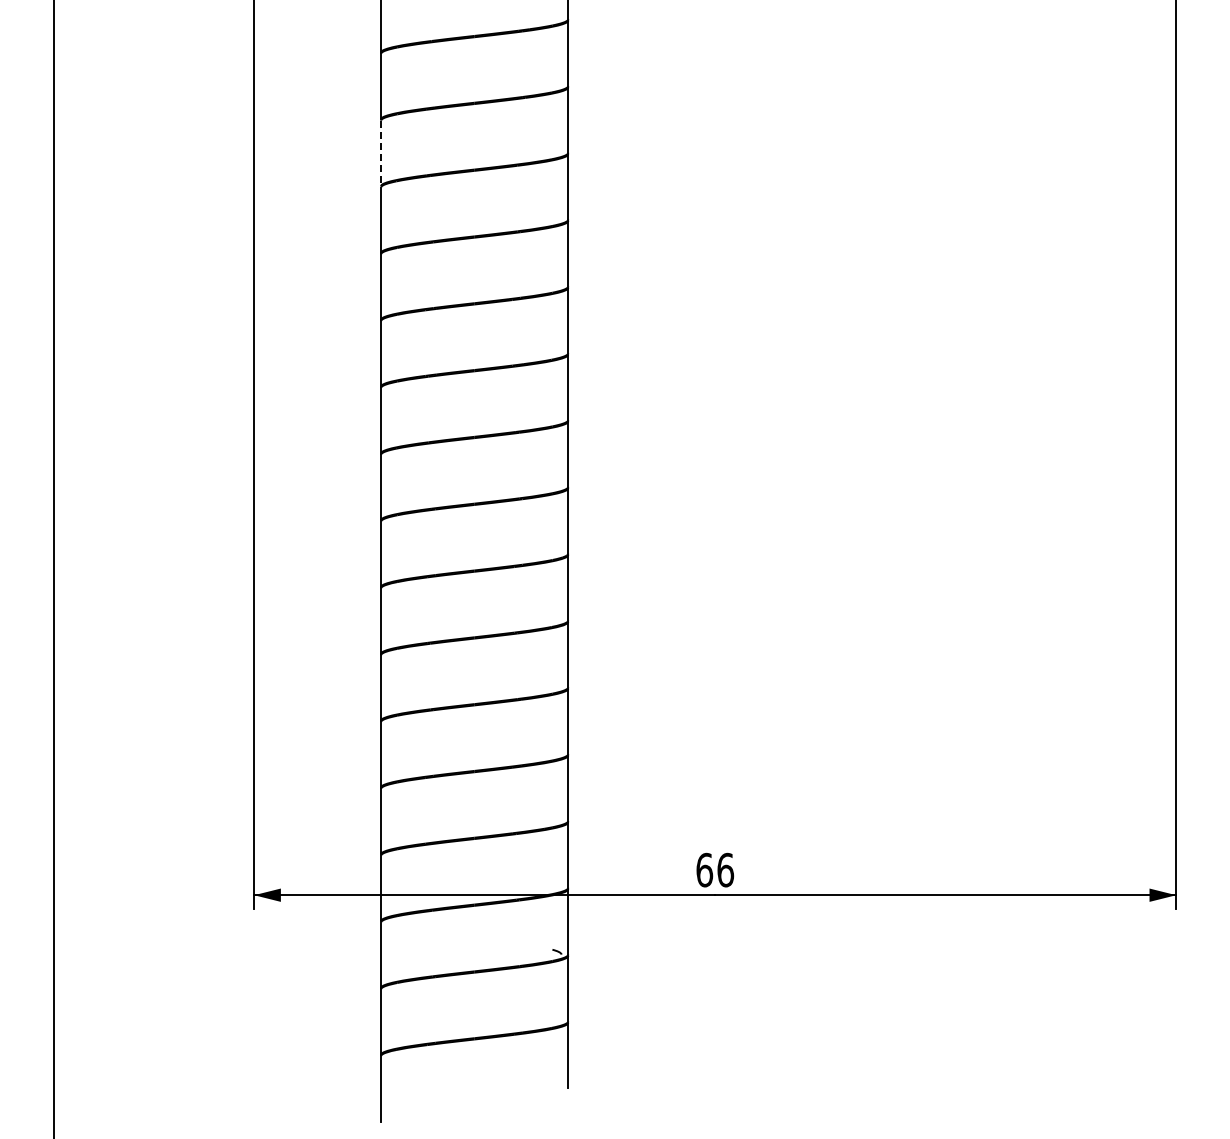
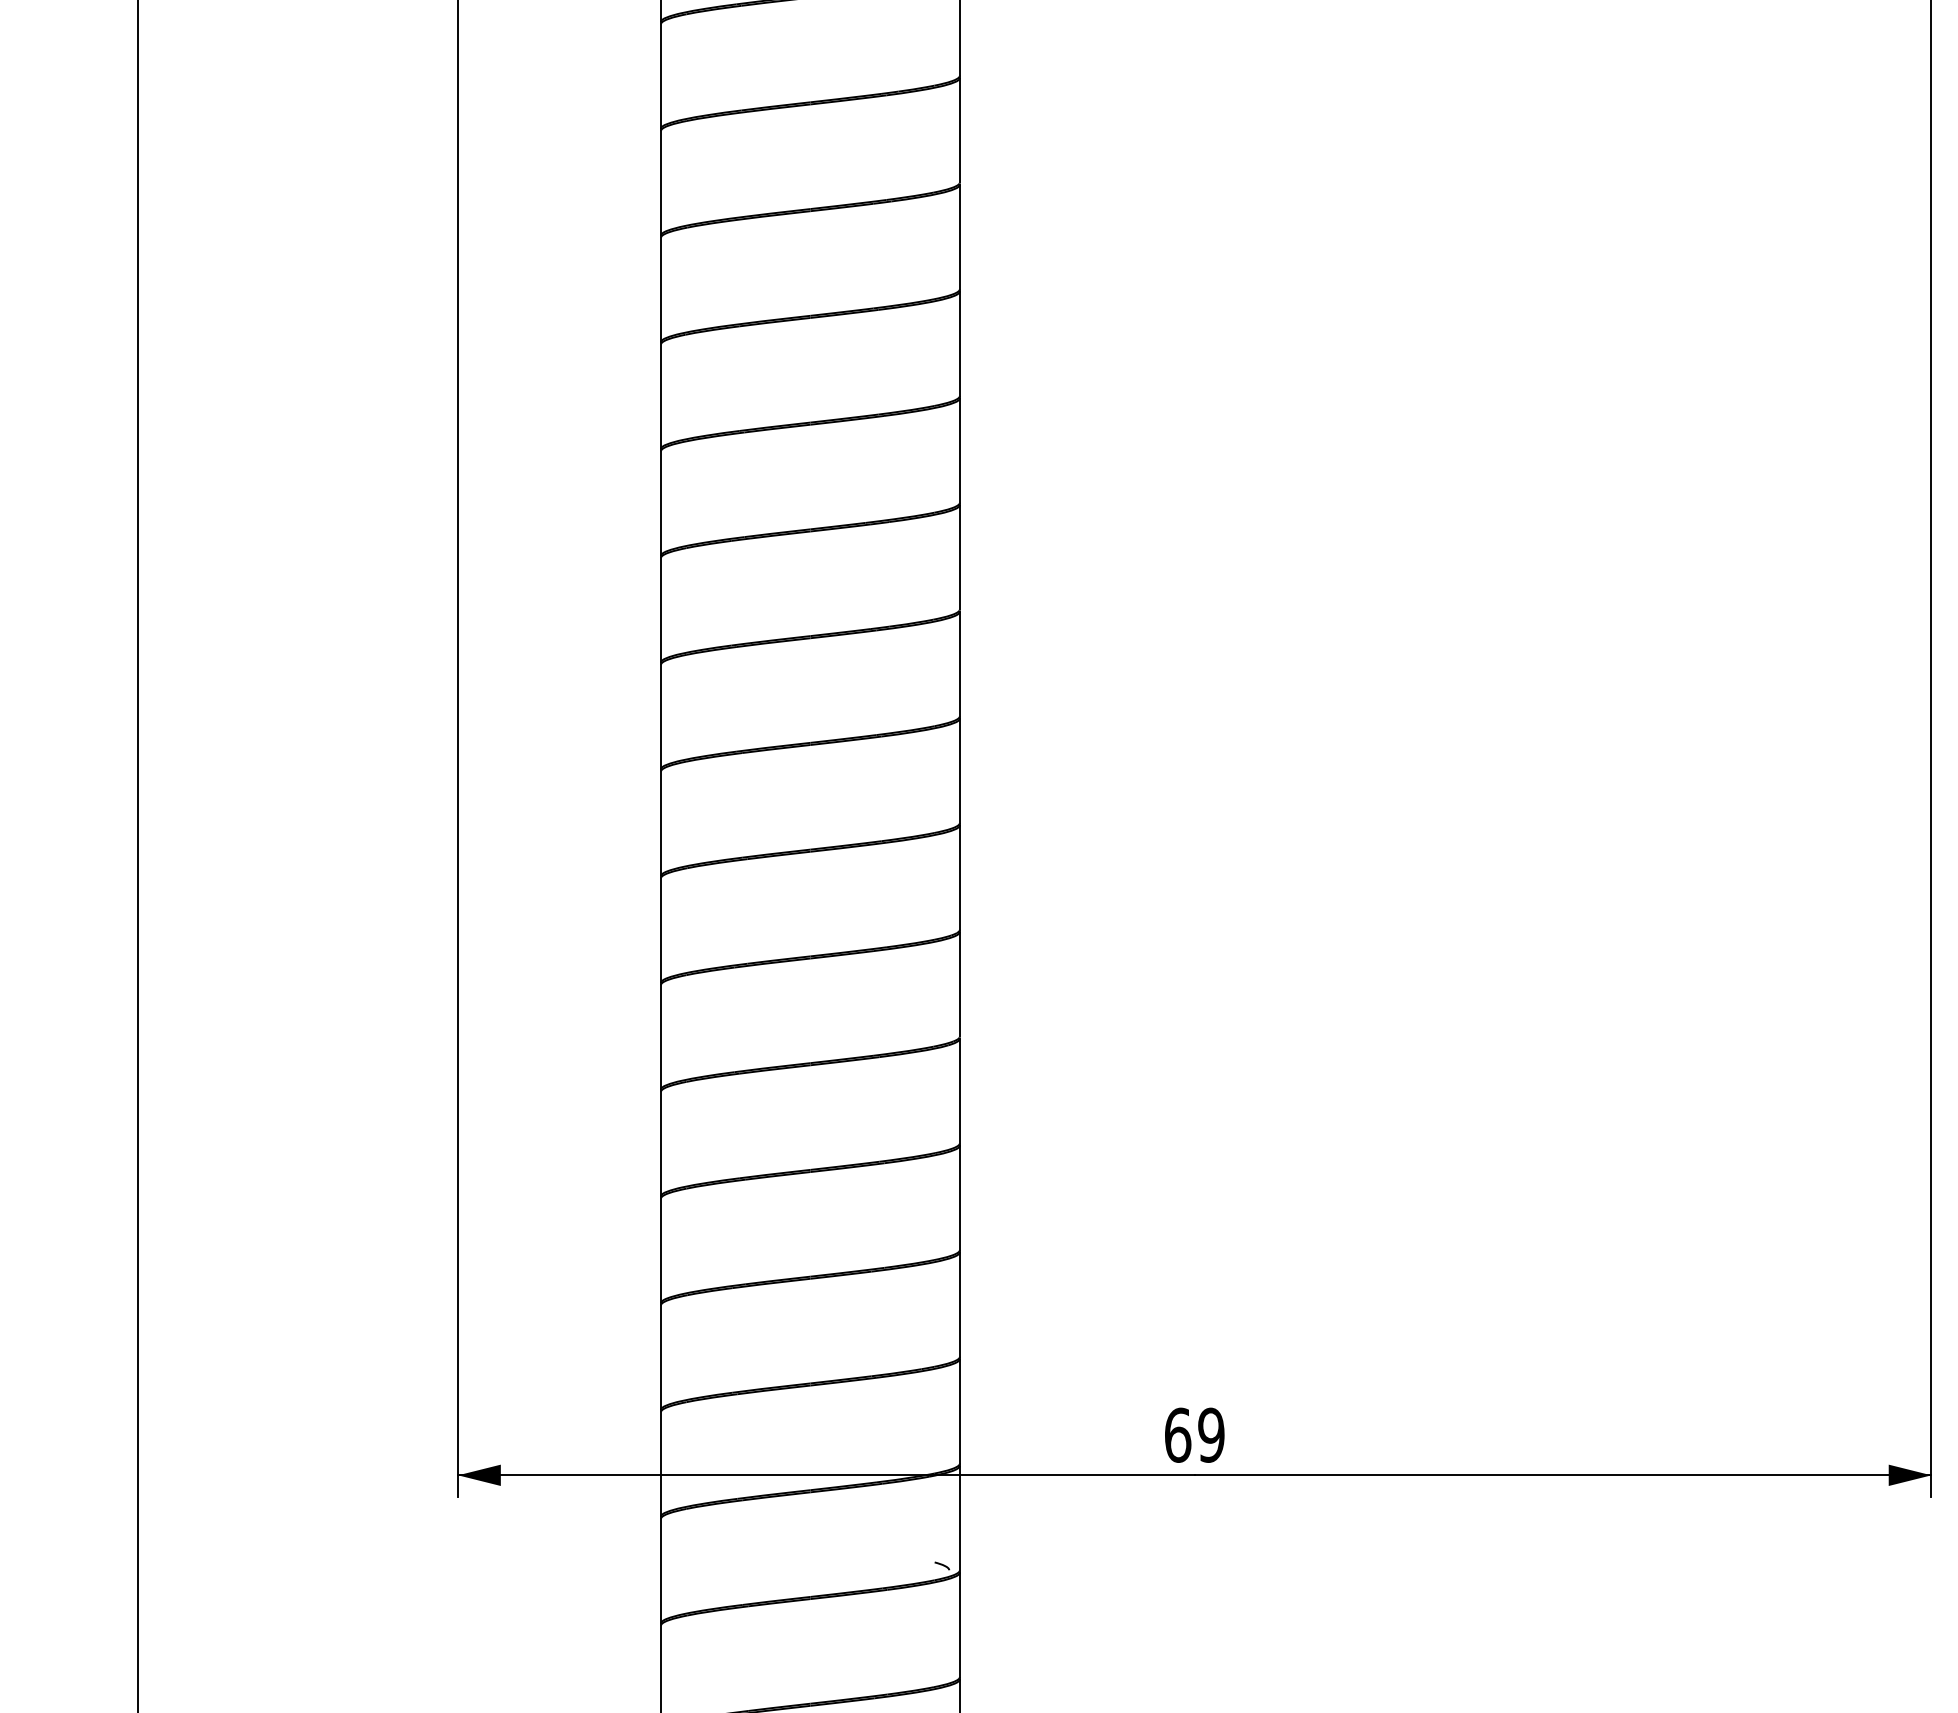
line: (381, 153) -> (661, 290), dashed -> solid
text: (725, 869) -> (1211, 1434), 66 -> 69

